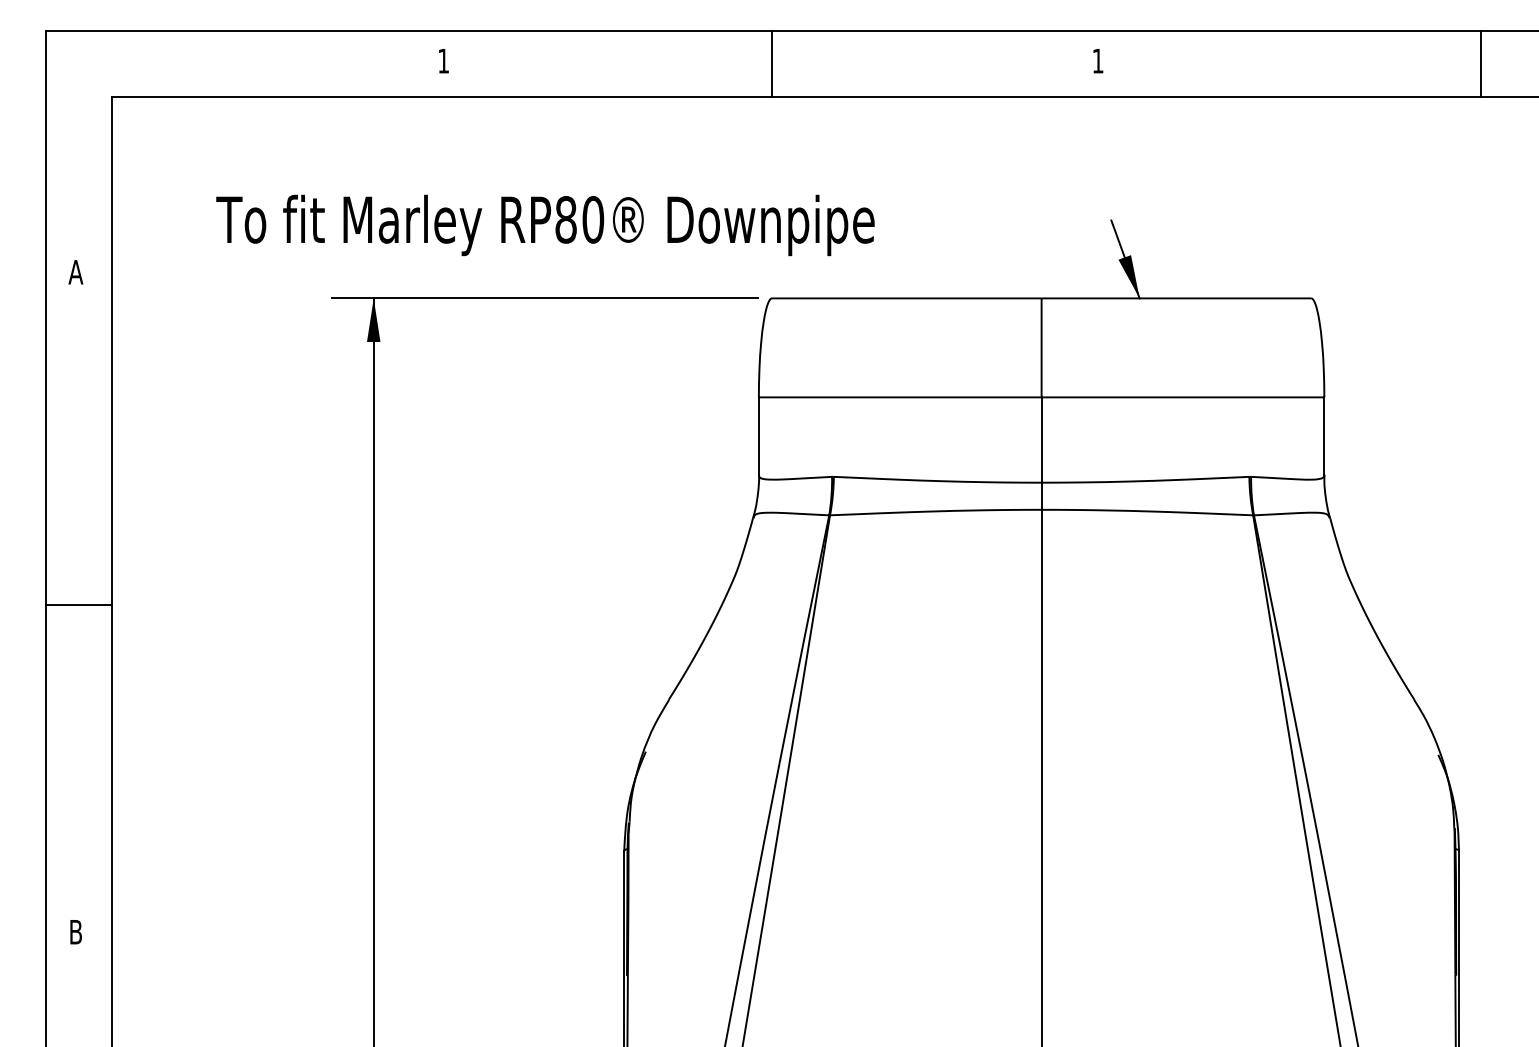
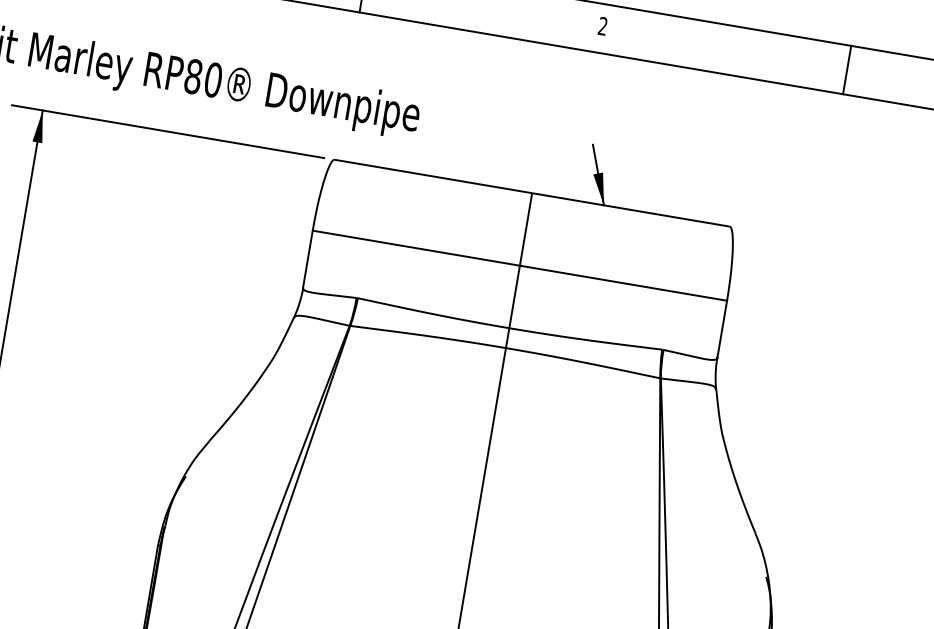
text: (1097, 60) -> (602, 25), 1 -> 2
line: (1480, 64) -> (846, 70), moved

